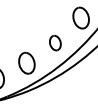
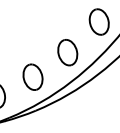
part: (55, 42) -> (67, 51), size x1.43

